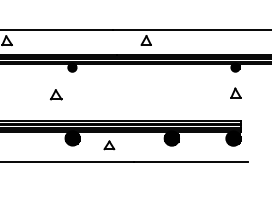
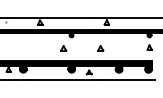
part: (133, 94) -> (100, 48), added

